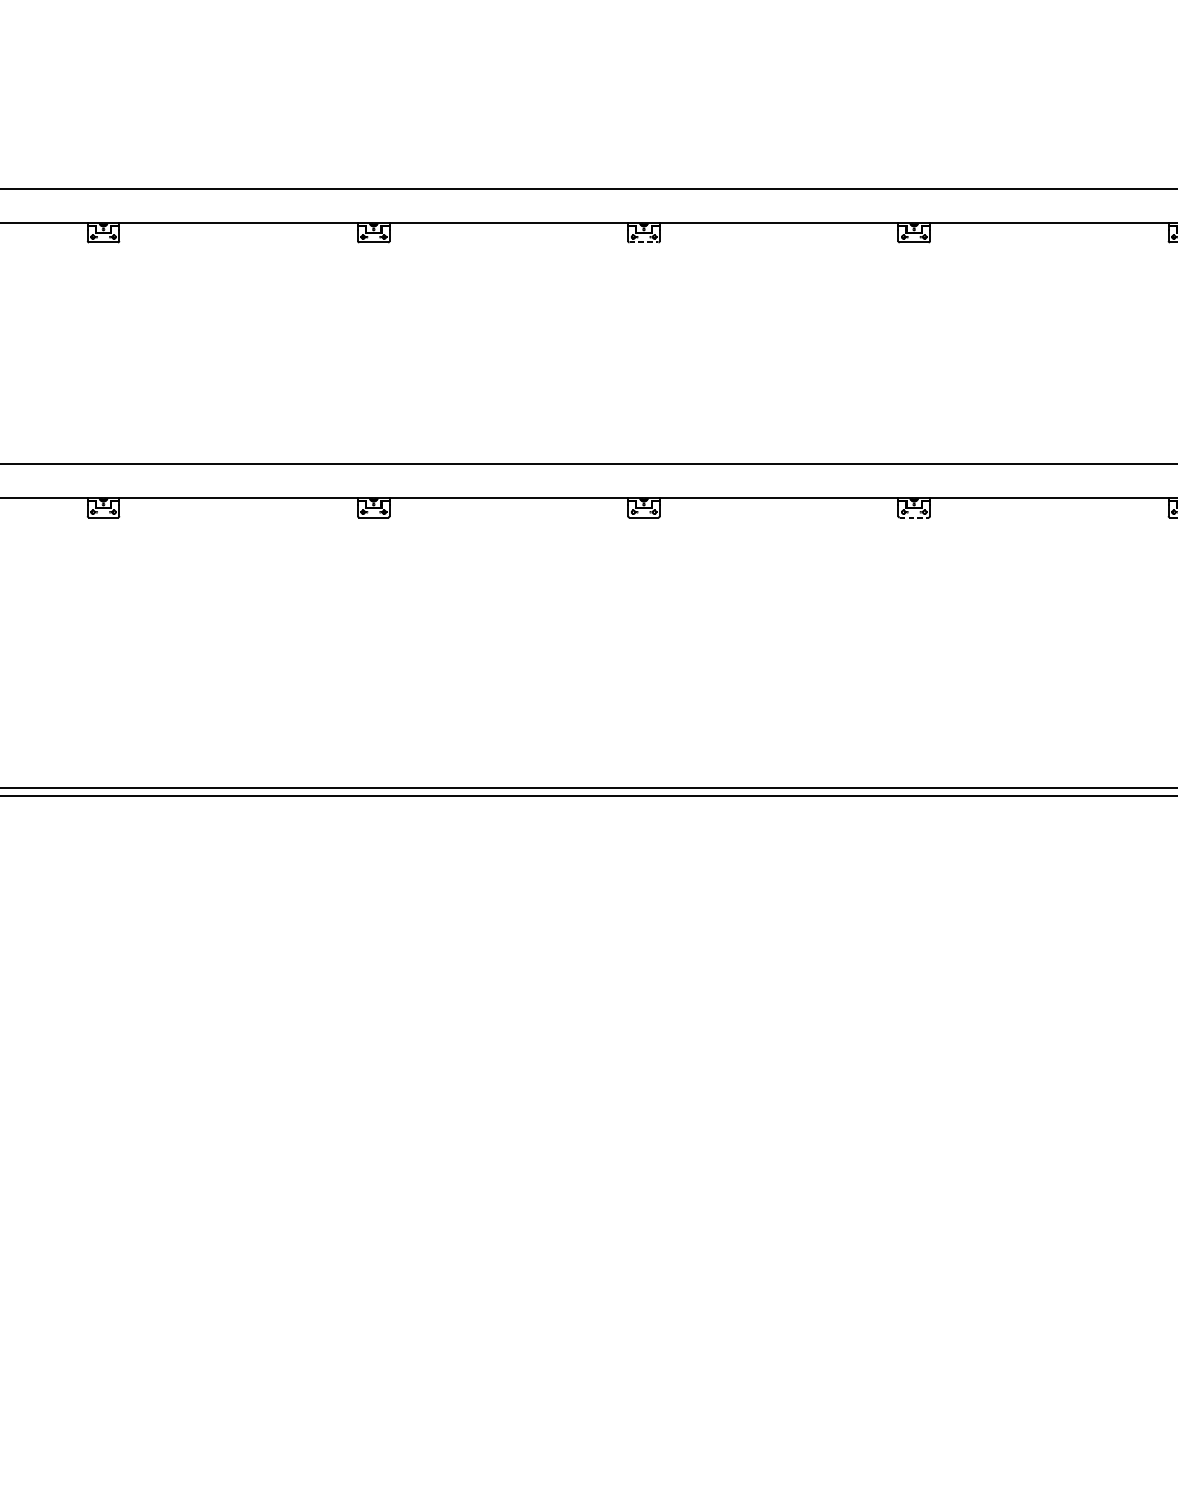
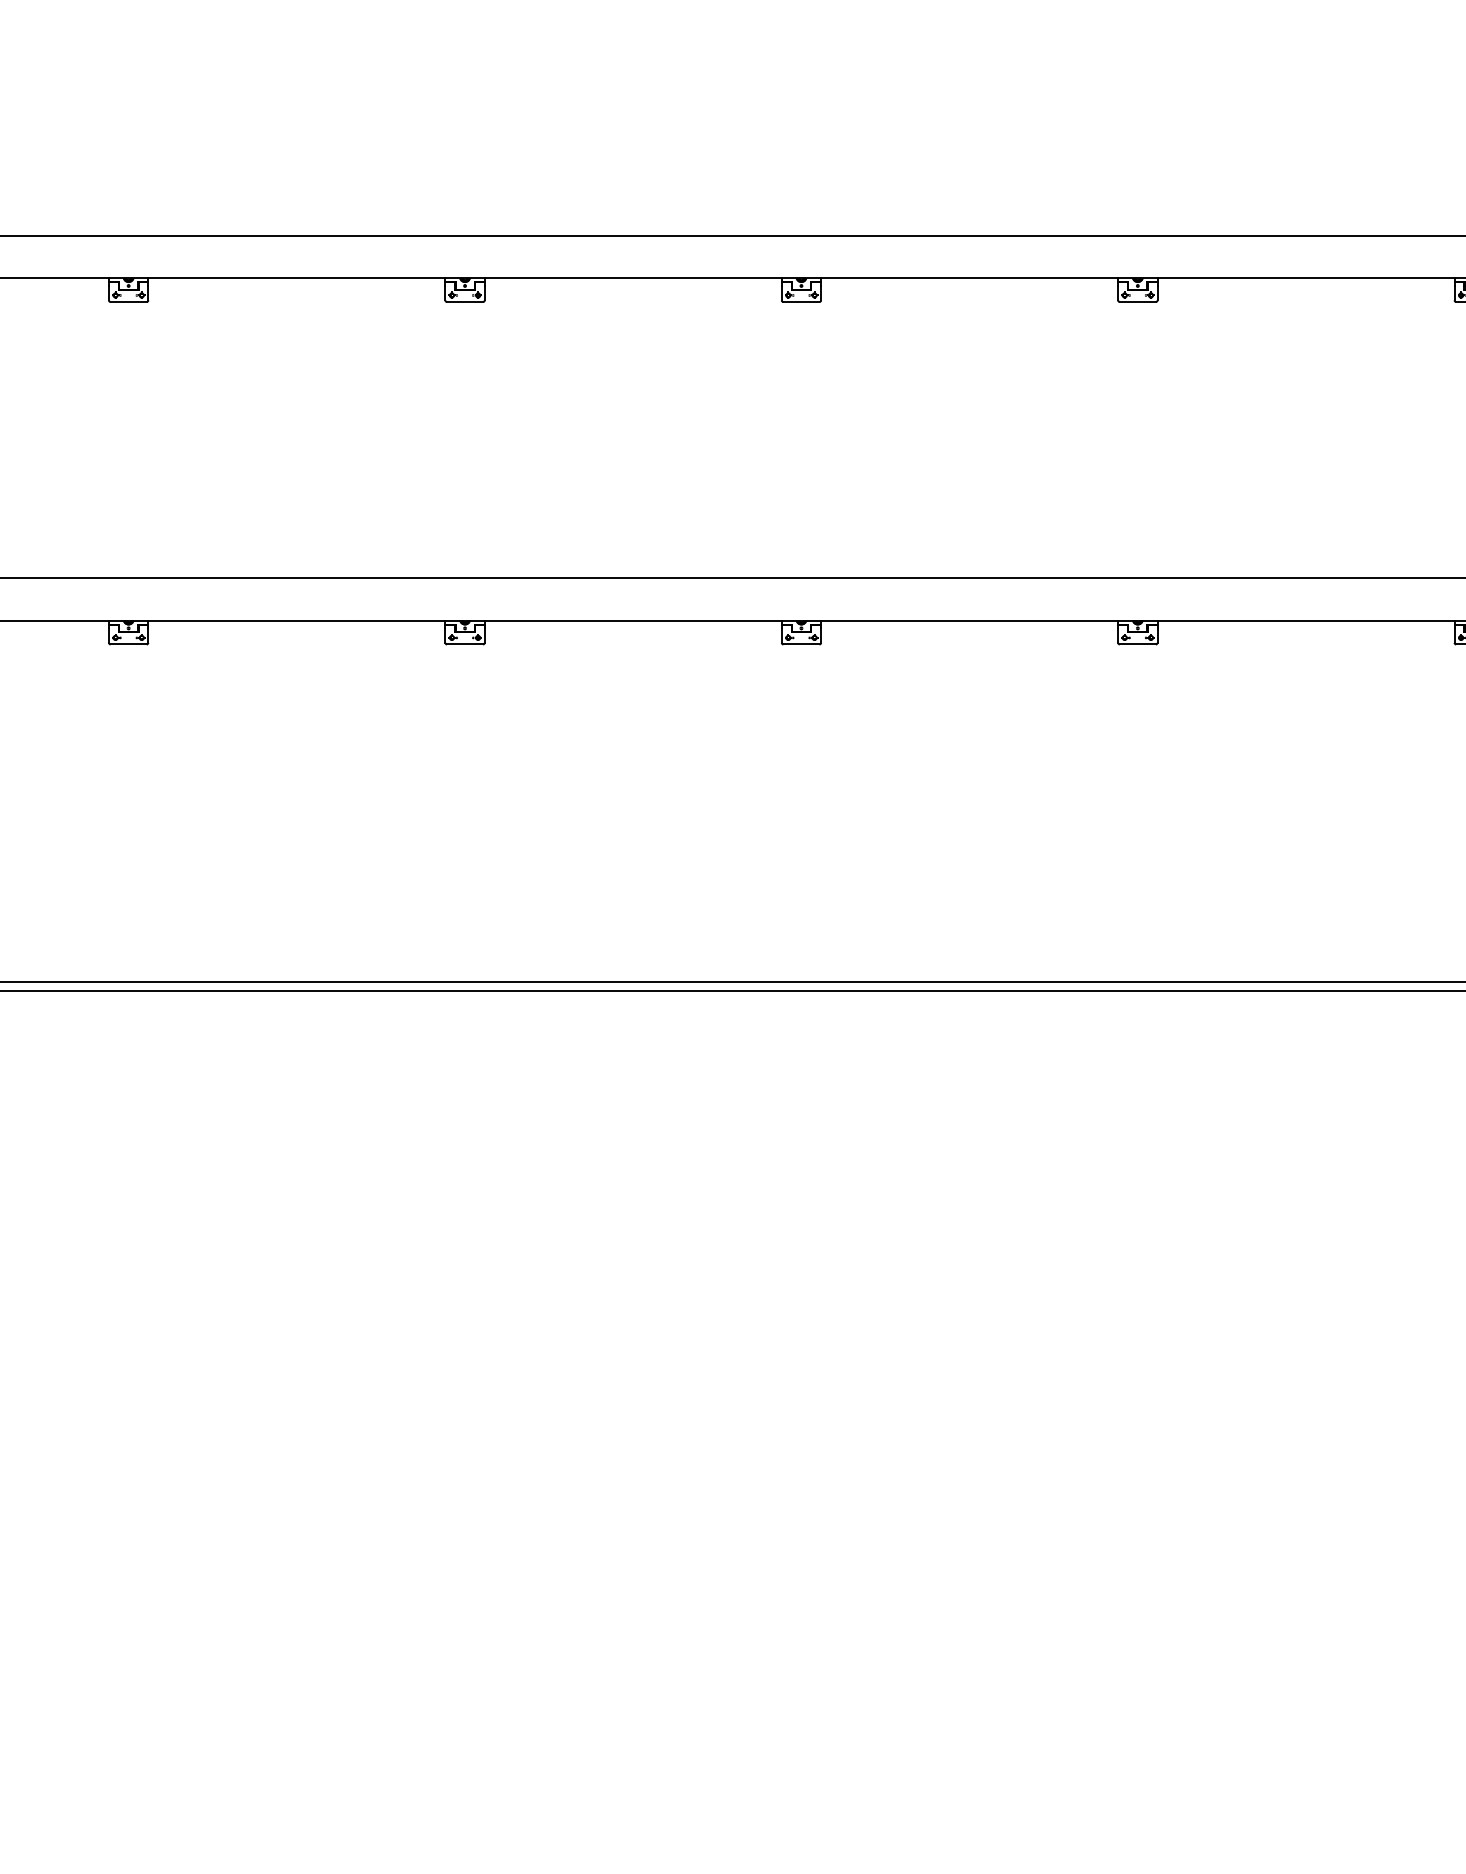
line: (644, 242) -> (801, 302), dashed -> solid
line: (914, 517) -> (1138, 644), dashed -> solid

